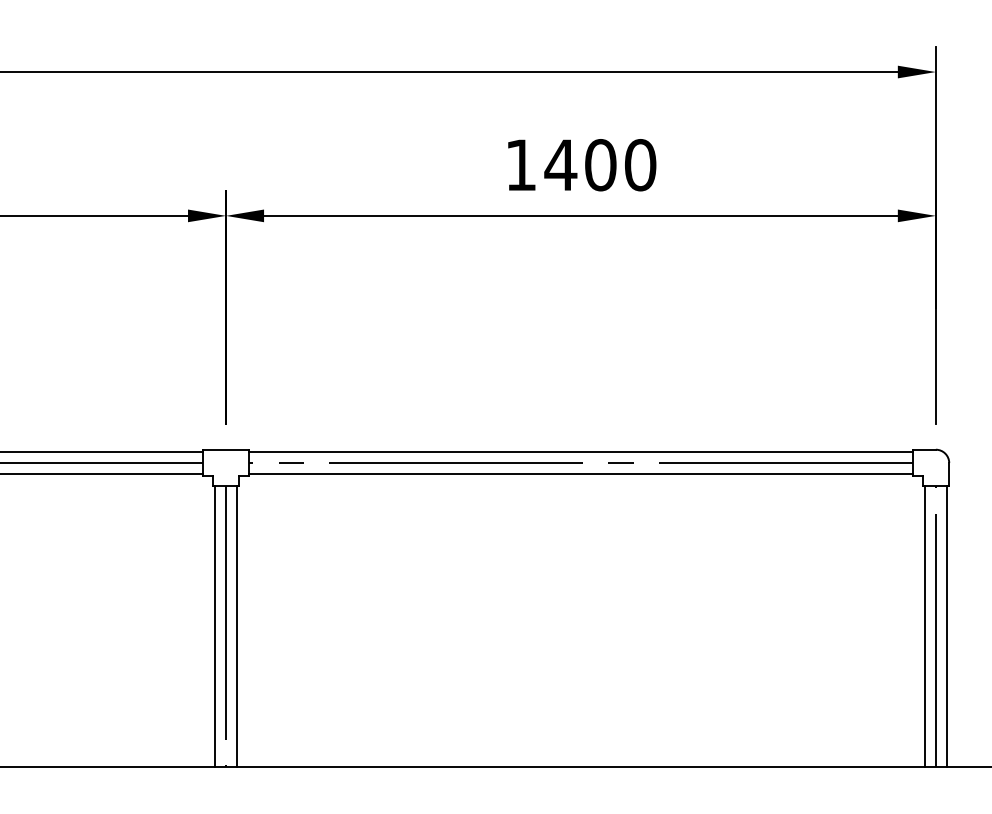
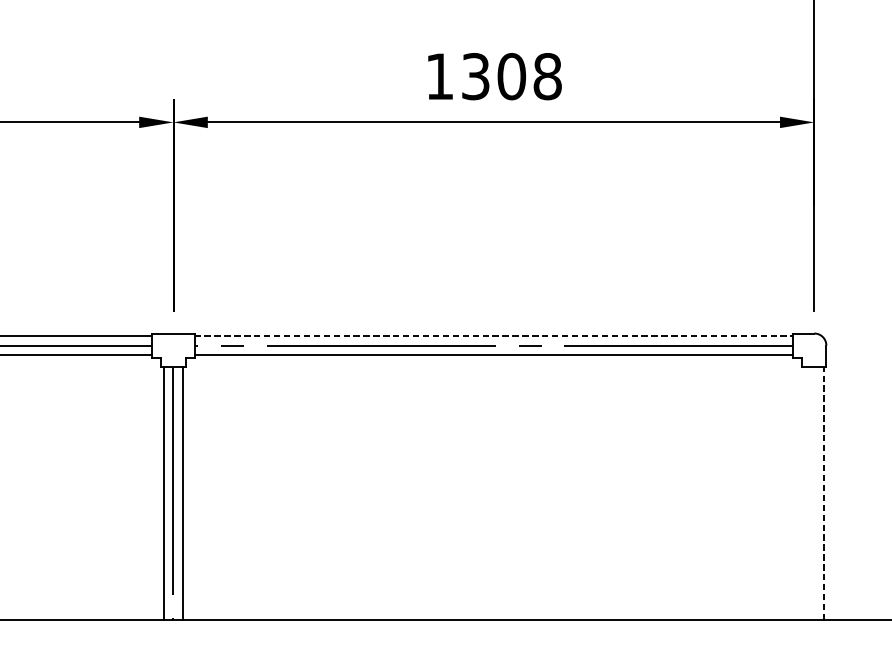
text: (600, 165) -> (511, 76), 1400 -> 1308
line: (580, 452) -> (493, 336), solid -> dashed
line: (925, 626) -> (804, 493), removed
line: (935, 626) -> (813, 493), removed
line: (946, 626) -> (823, 493), solid -> dashed

